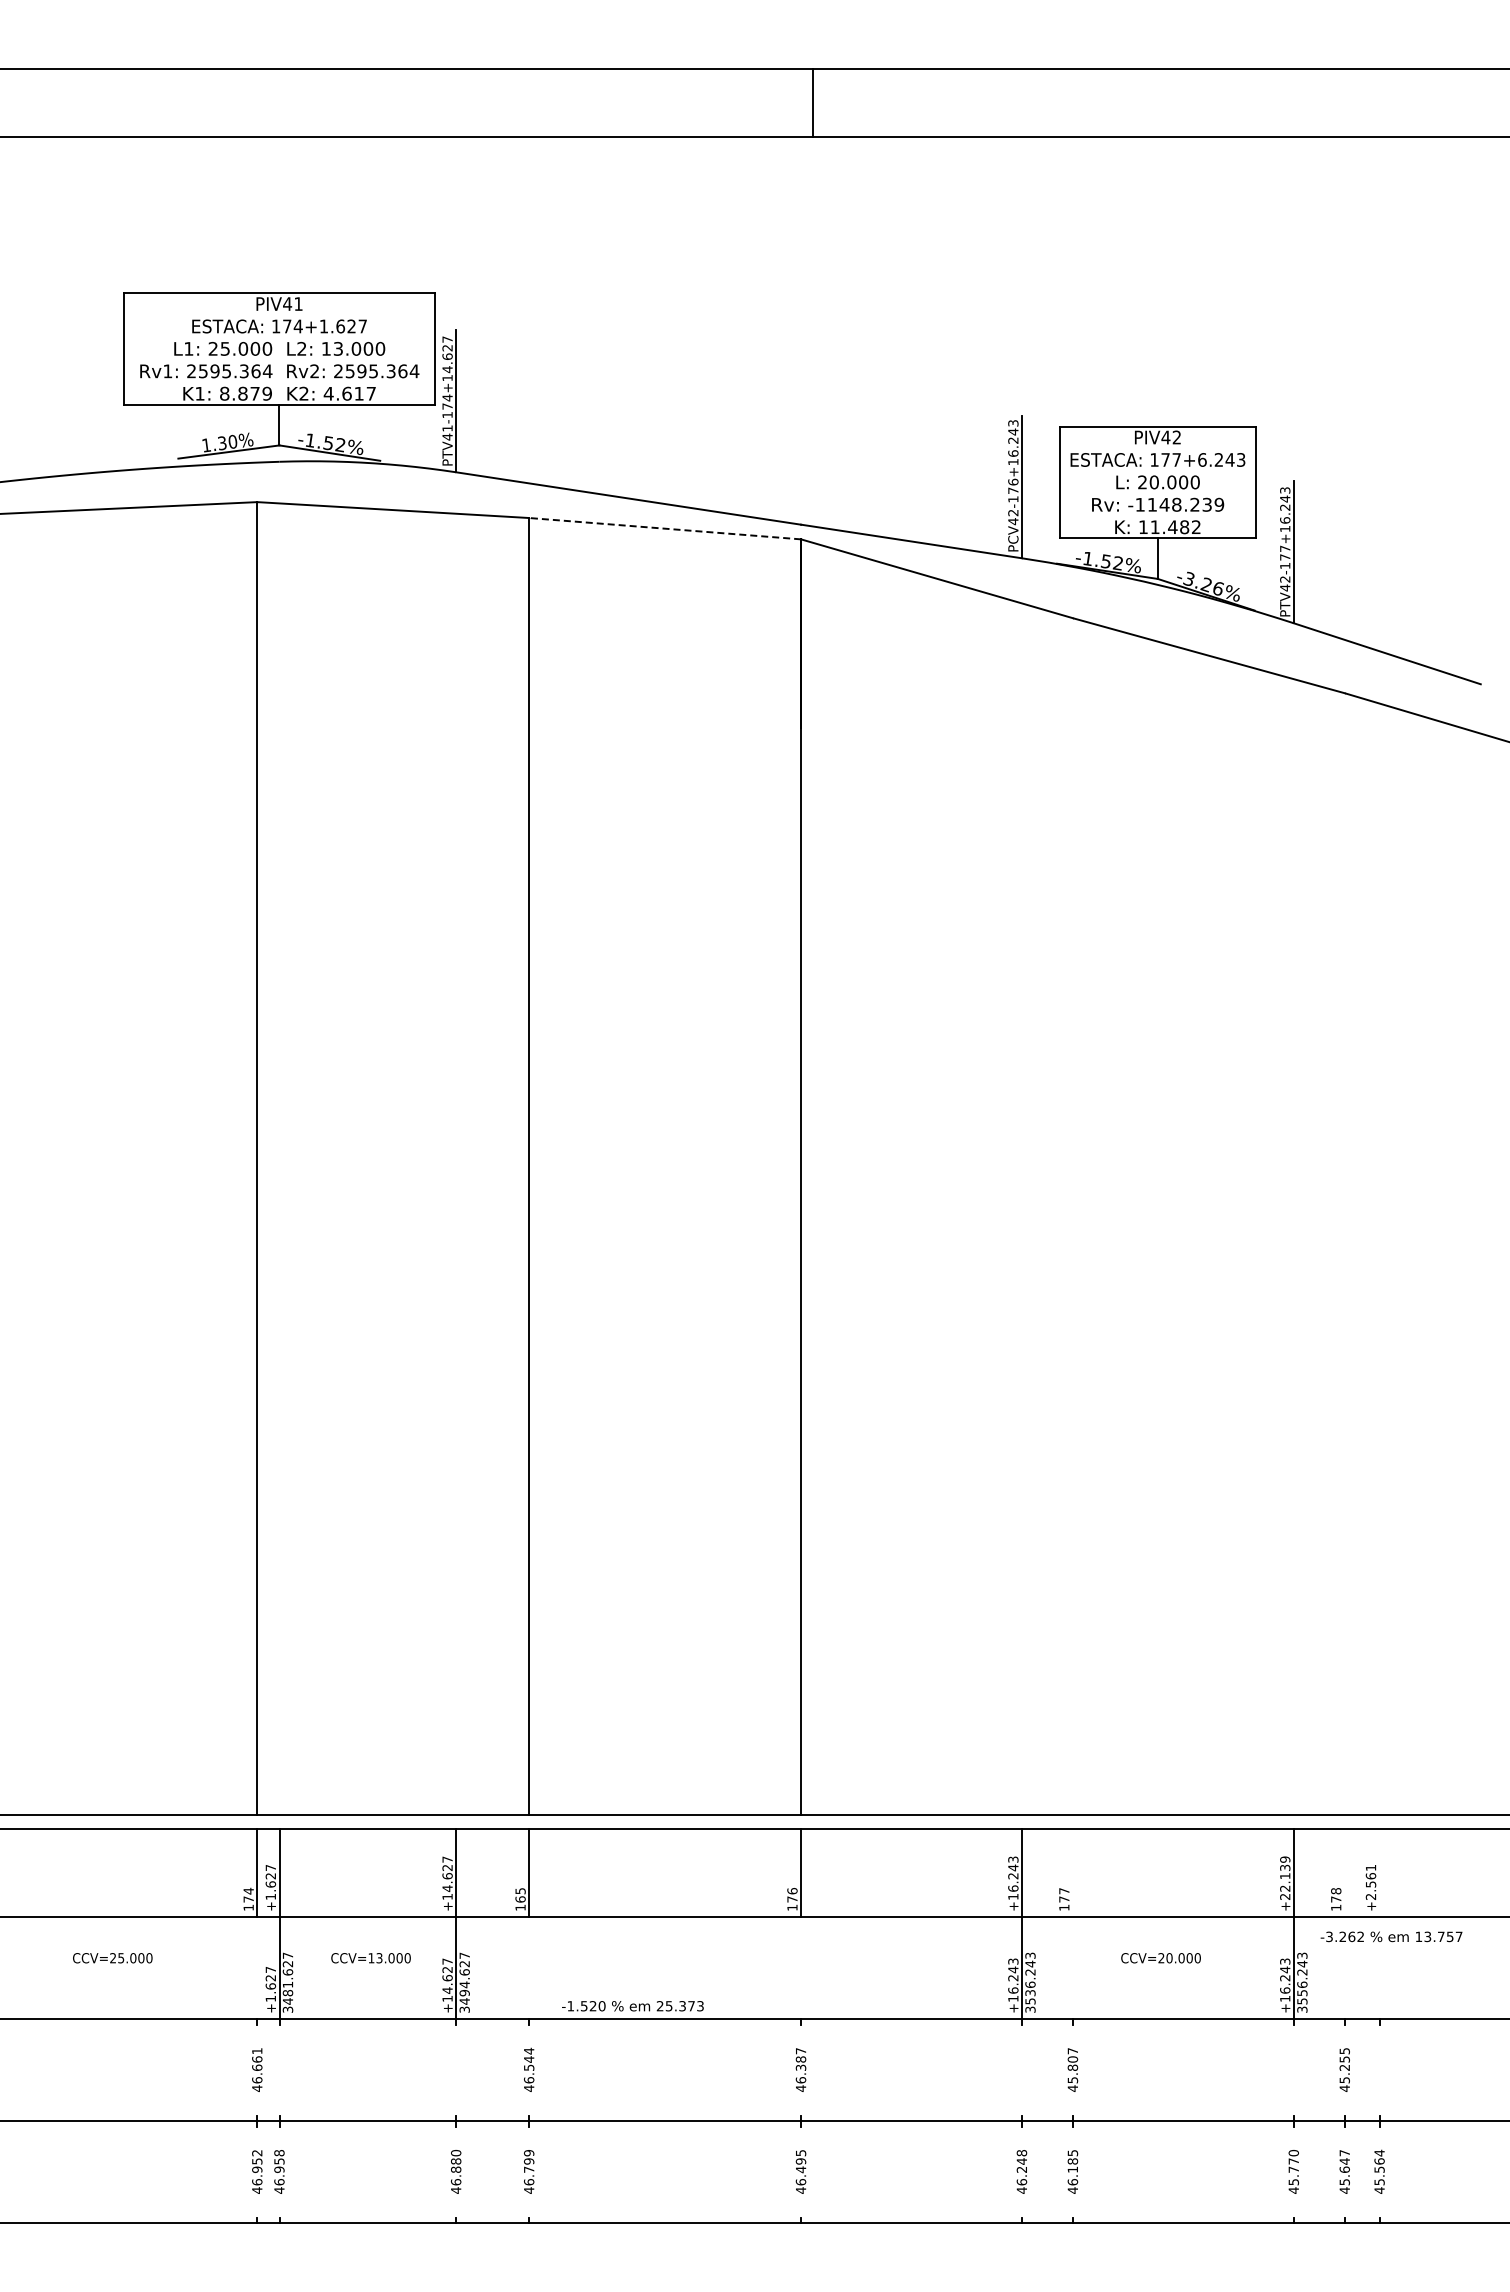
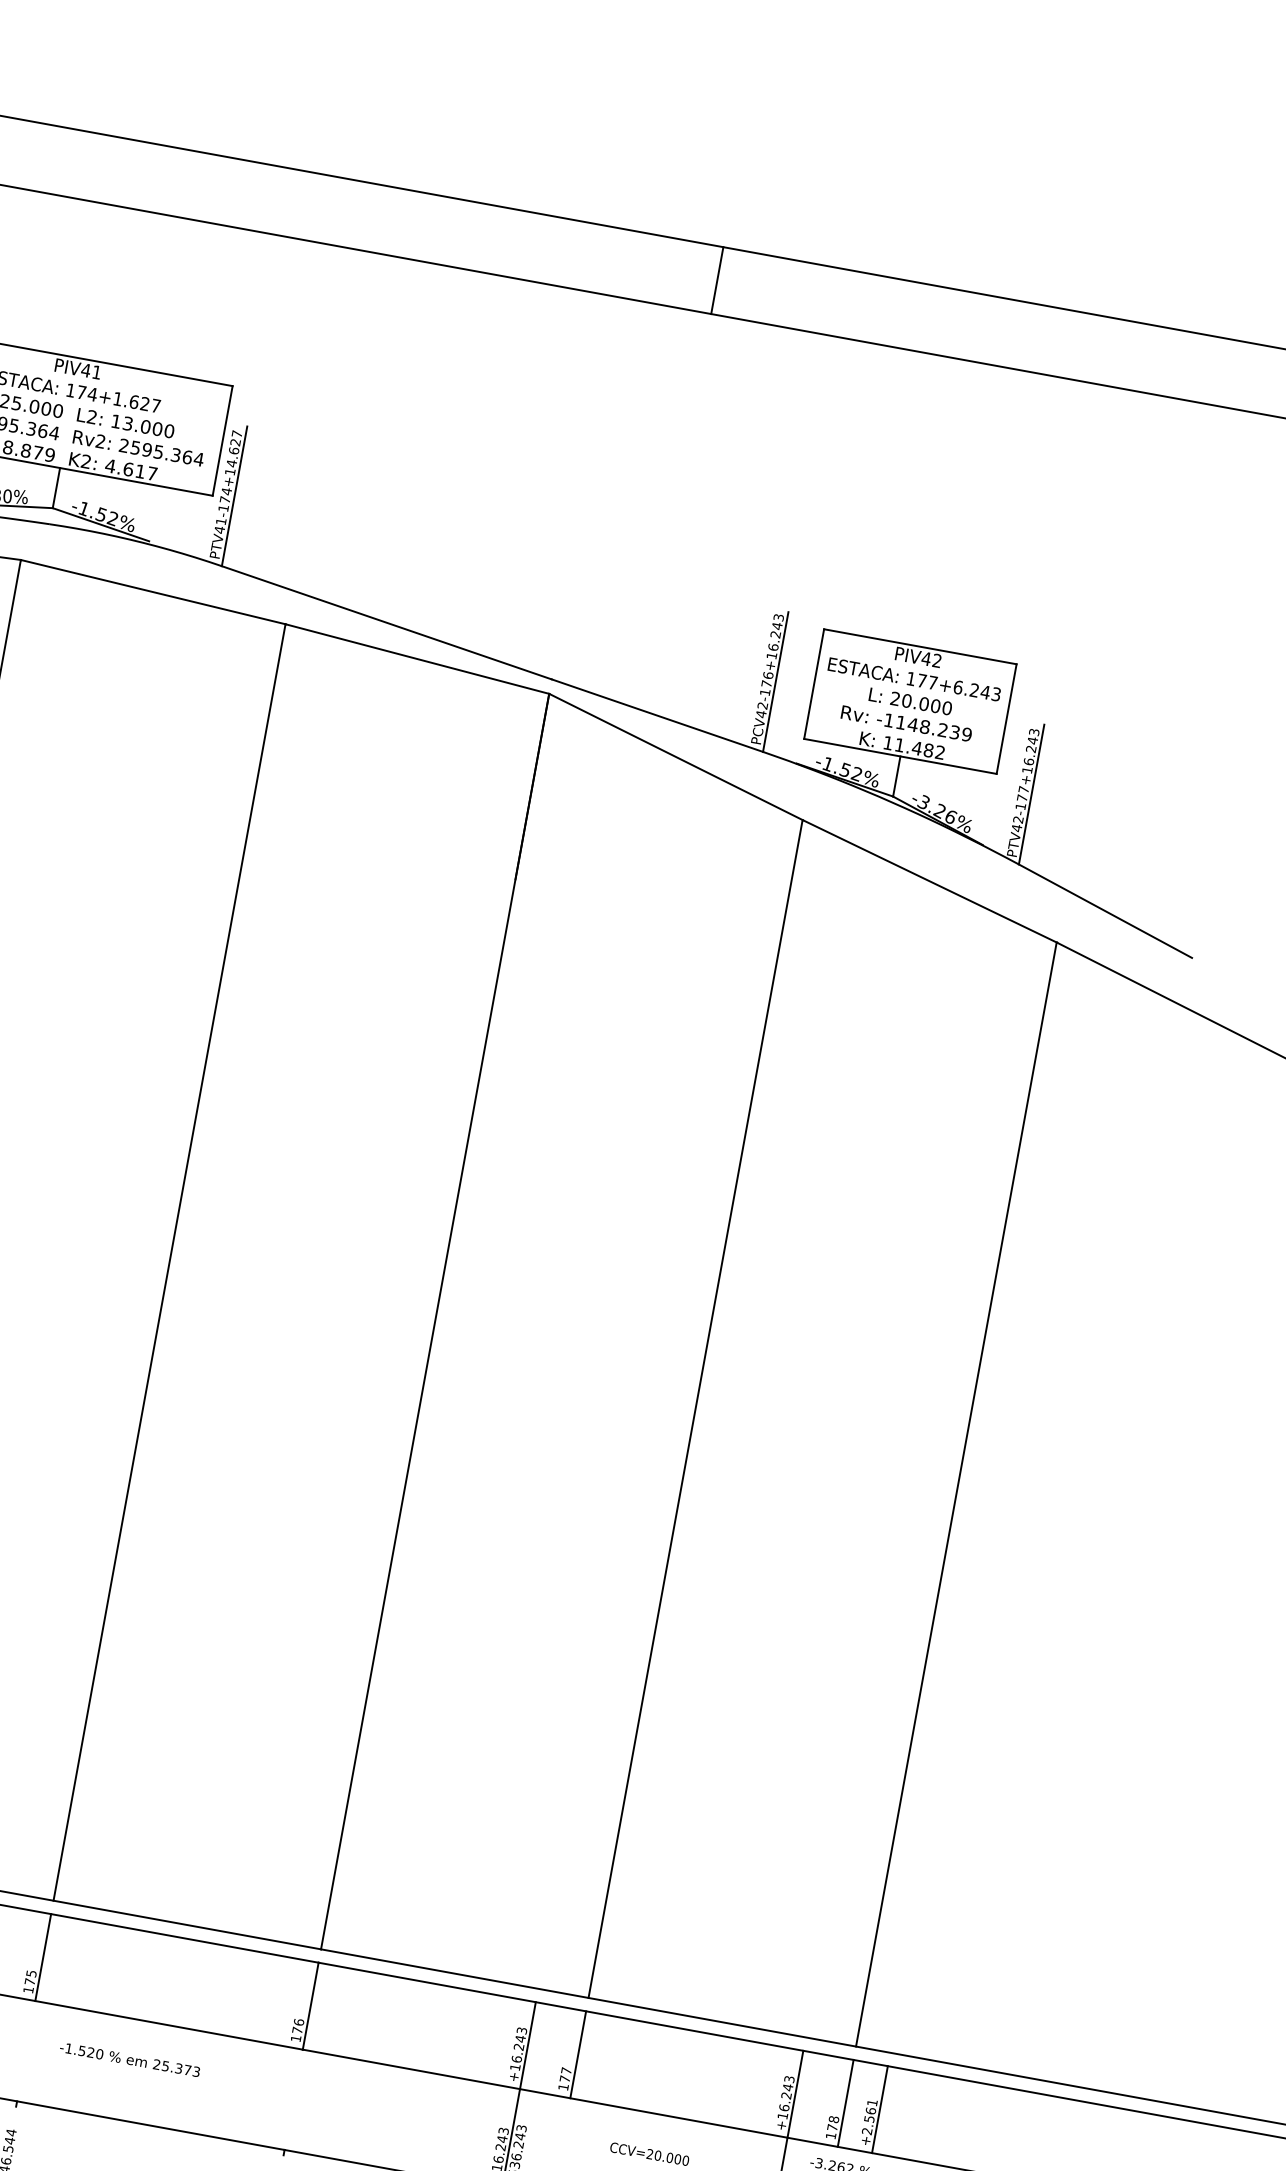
line: (812, 102) -> (717, 280), moved
line: (664, 528) -> (416, 658), dashed -> solid
line: (1072, 1216) -> (695, 1408), added
line: (1344, 1254) -> (955, 1494), added
line: (1072, 1873) -> (577, 2055), added
line: (1344, 1873) -> (845, 2103), added
line: (1379, 1873) -> (879, 2109), added
text: (1285, 1877) -> (786, 2097), +22.139 -> +16.243
text: (520, 1899) -> (29, 1981), 165 -> 175
text: (632, 2006) -> (129, 2059), moved

